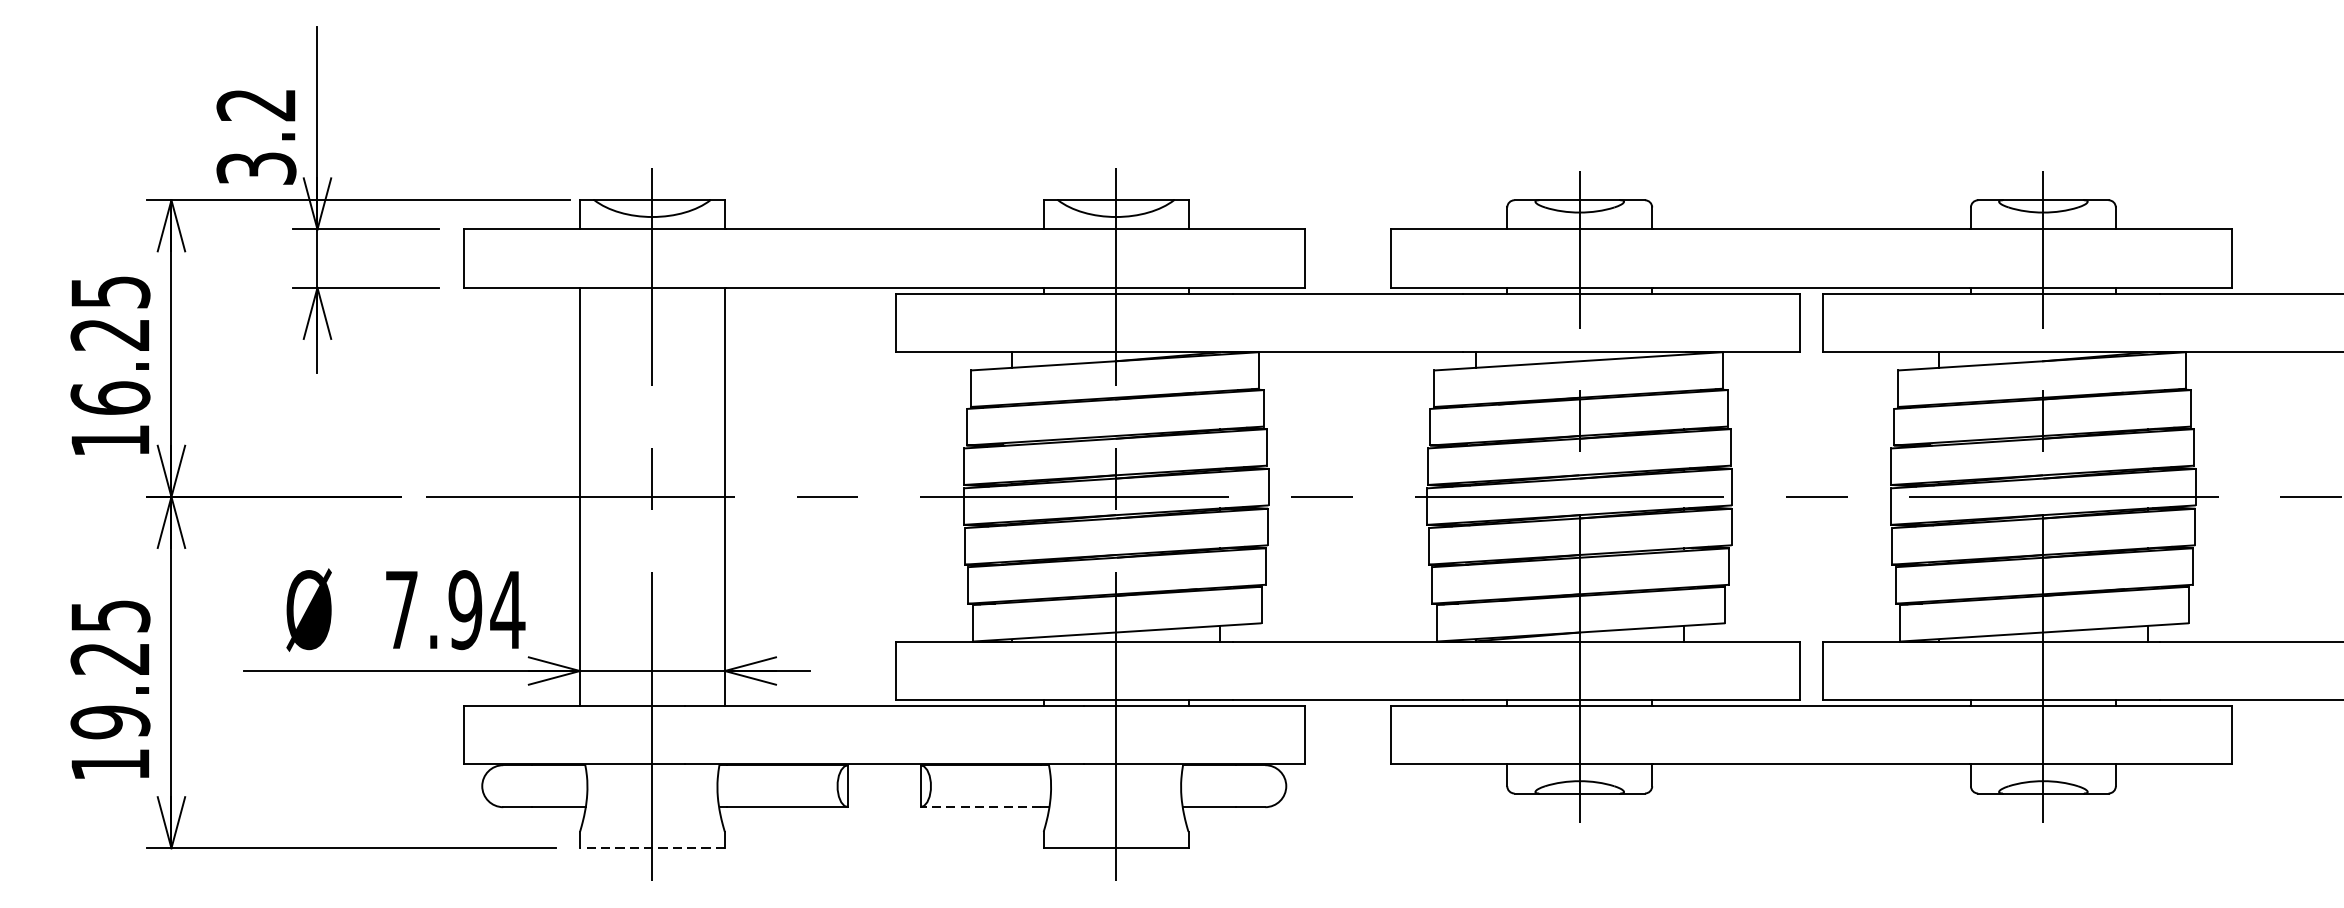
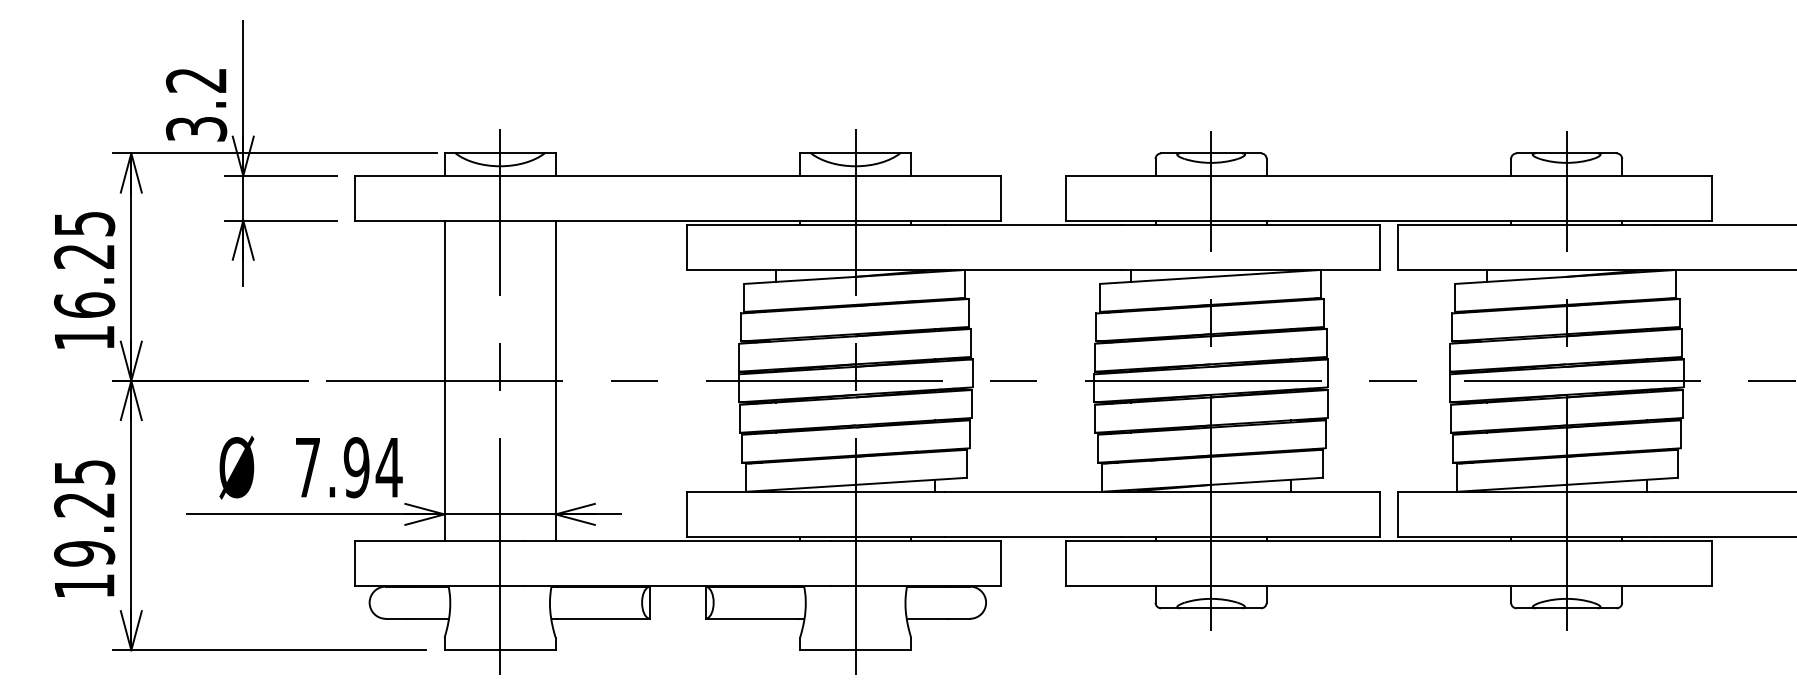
line: (980, 806) -> (751, 618), dashed -> solid
line: (652, 848) -> (500, 650), dashed -> solid

